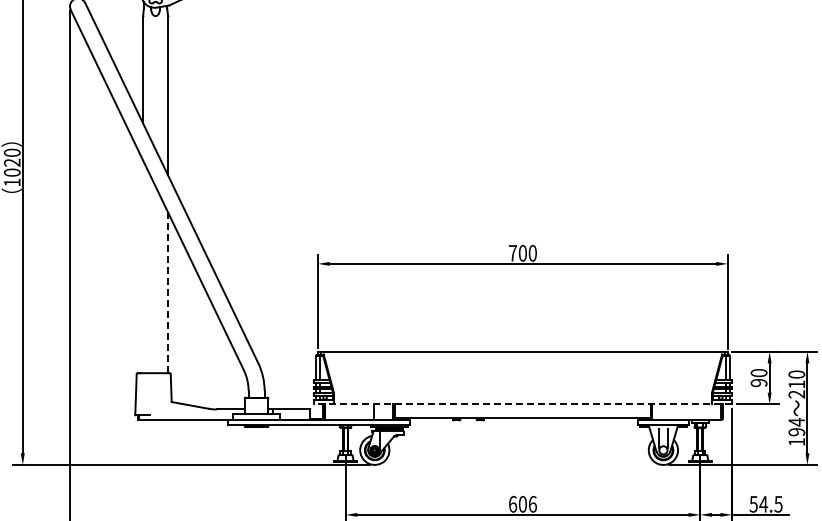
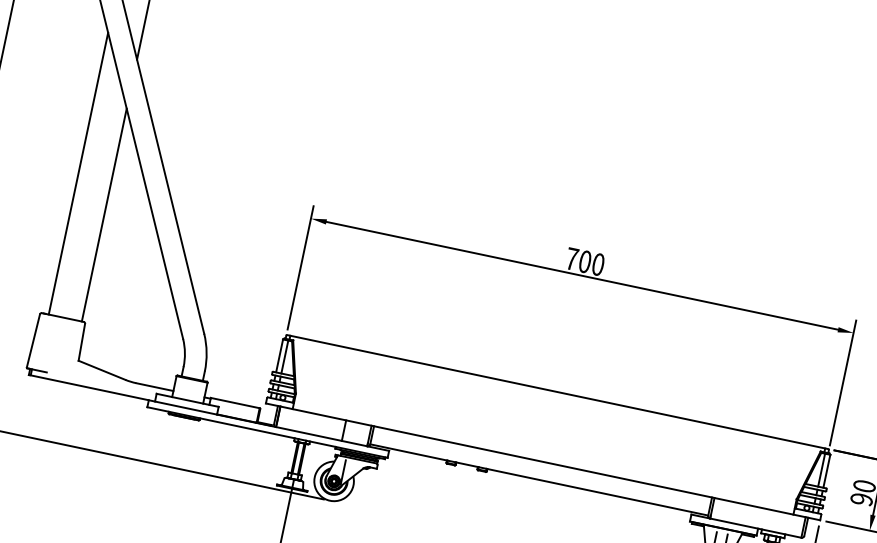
line: (143, 266) -> (79, 173), added
line: (168, 293) -> (104, 216), dashed -> solid
line: (522, 404) -> (542, 461), dashed -> solid

